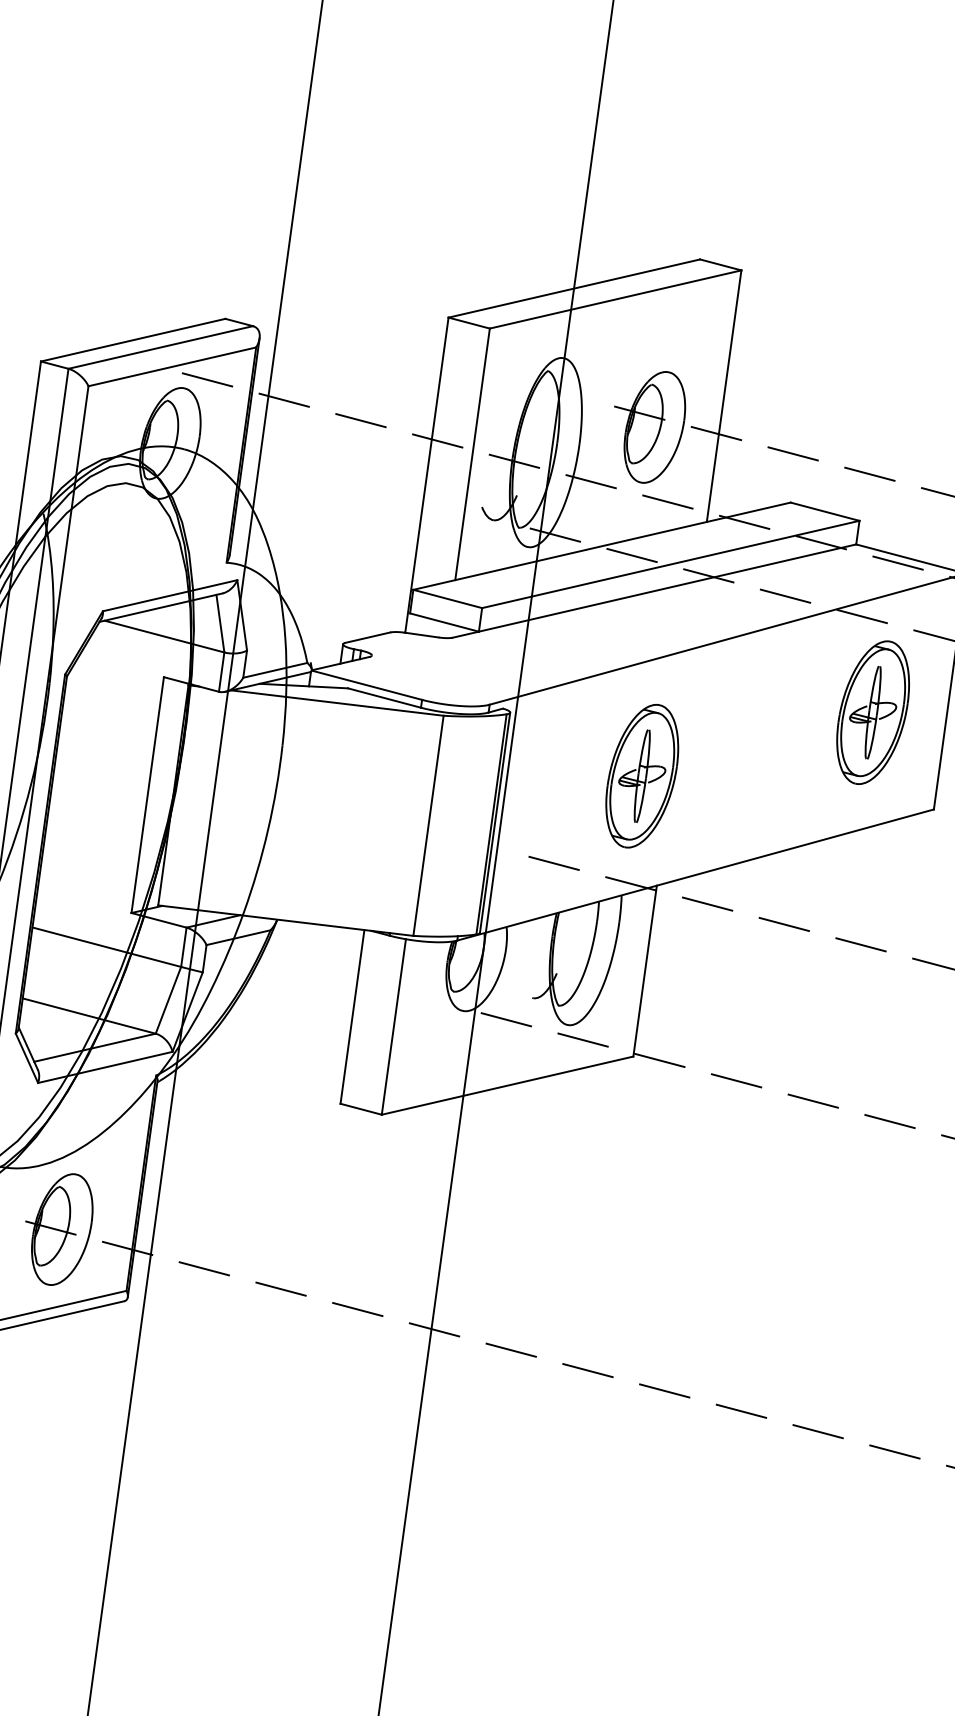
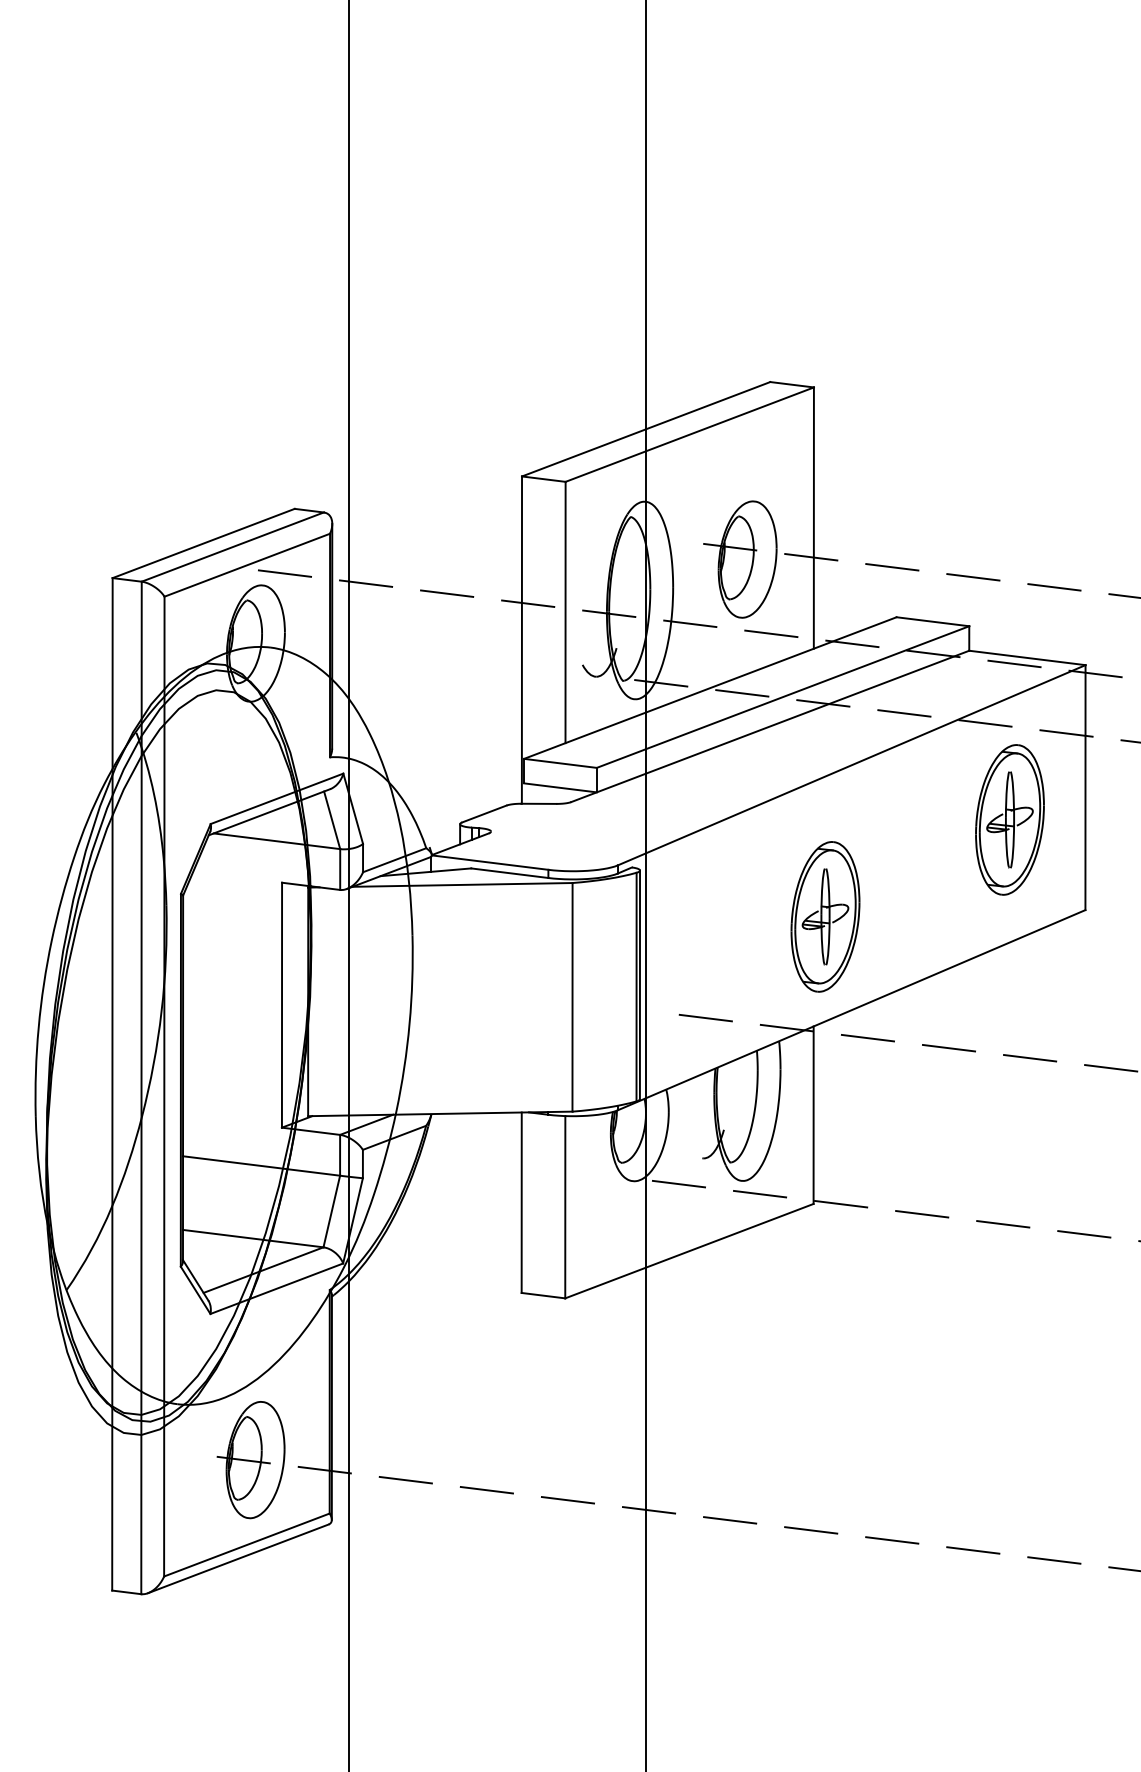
part: (642, 775) -> (825, 916), moved

